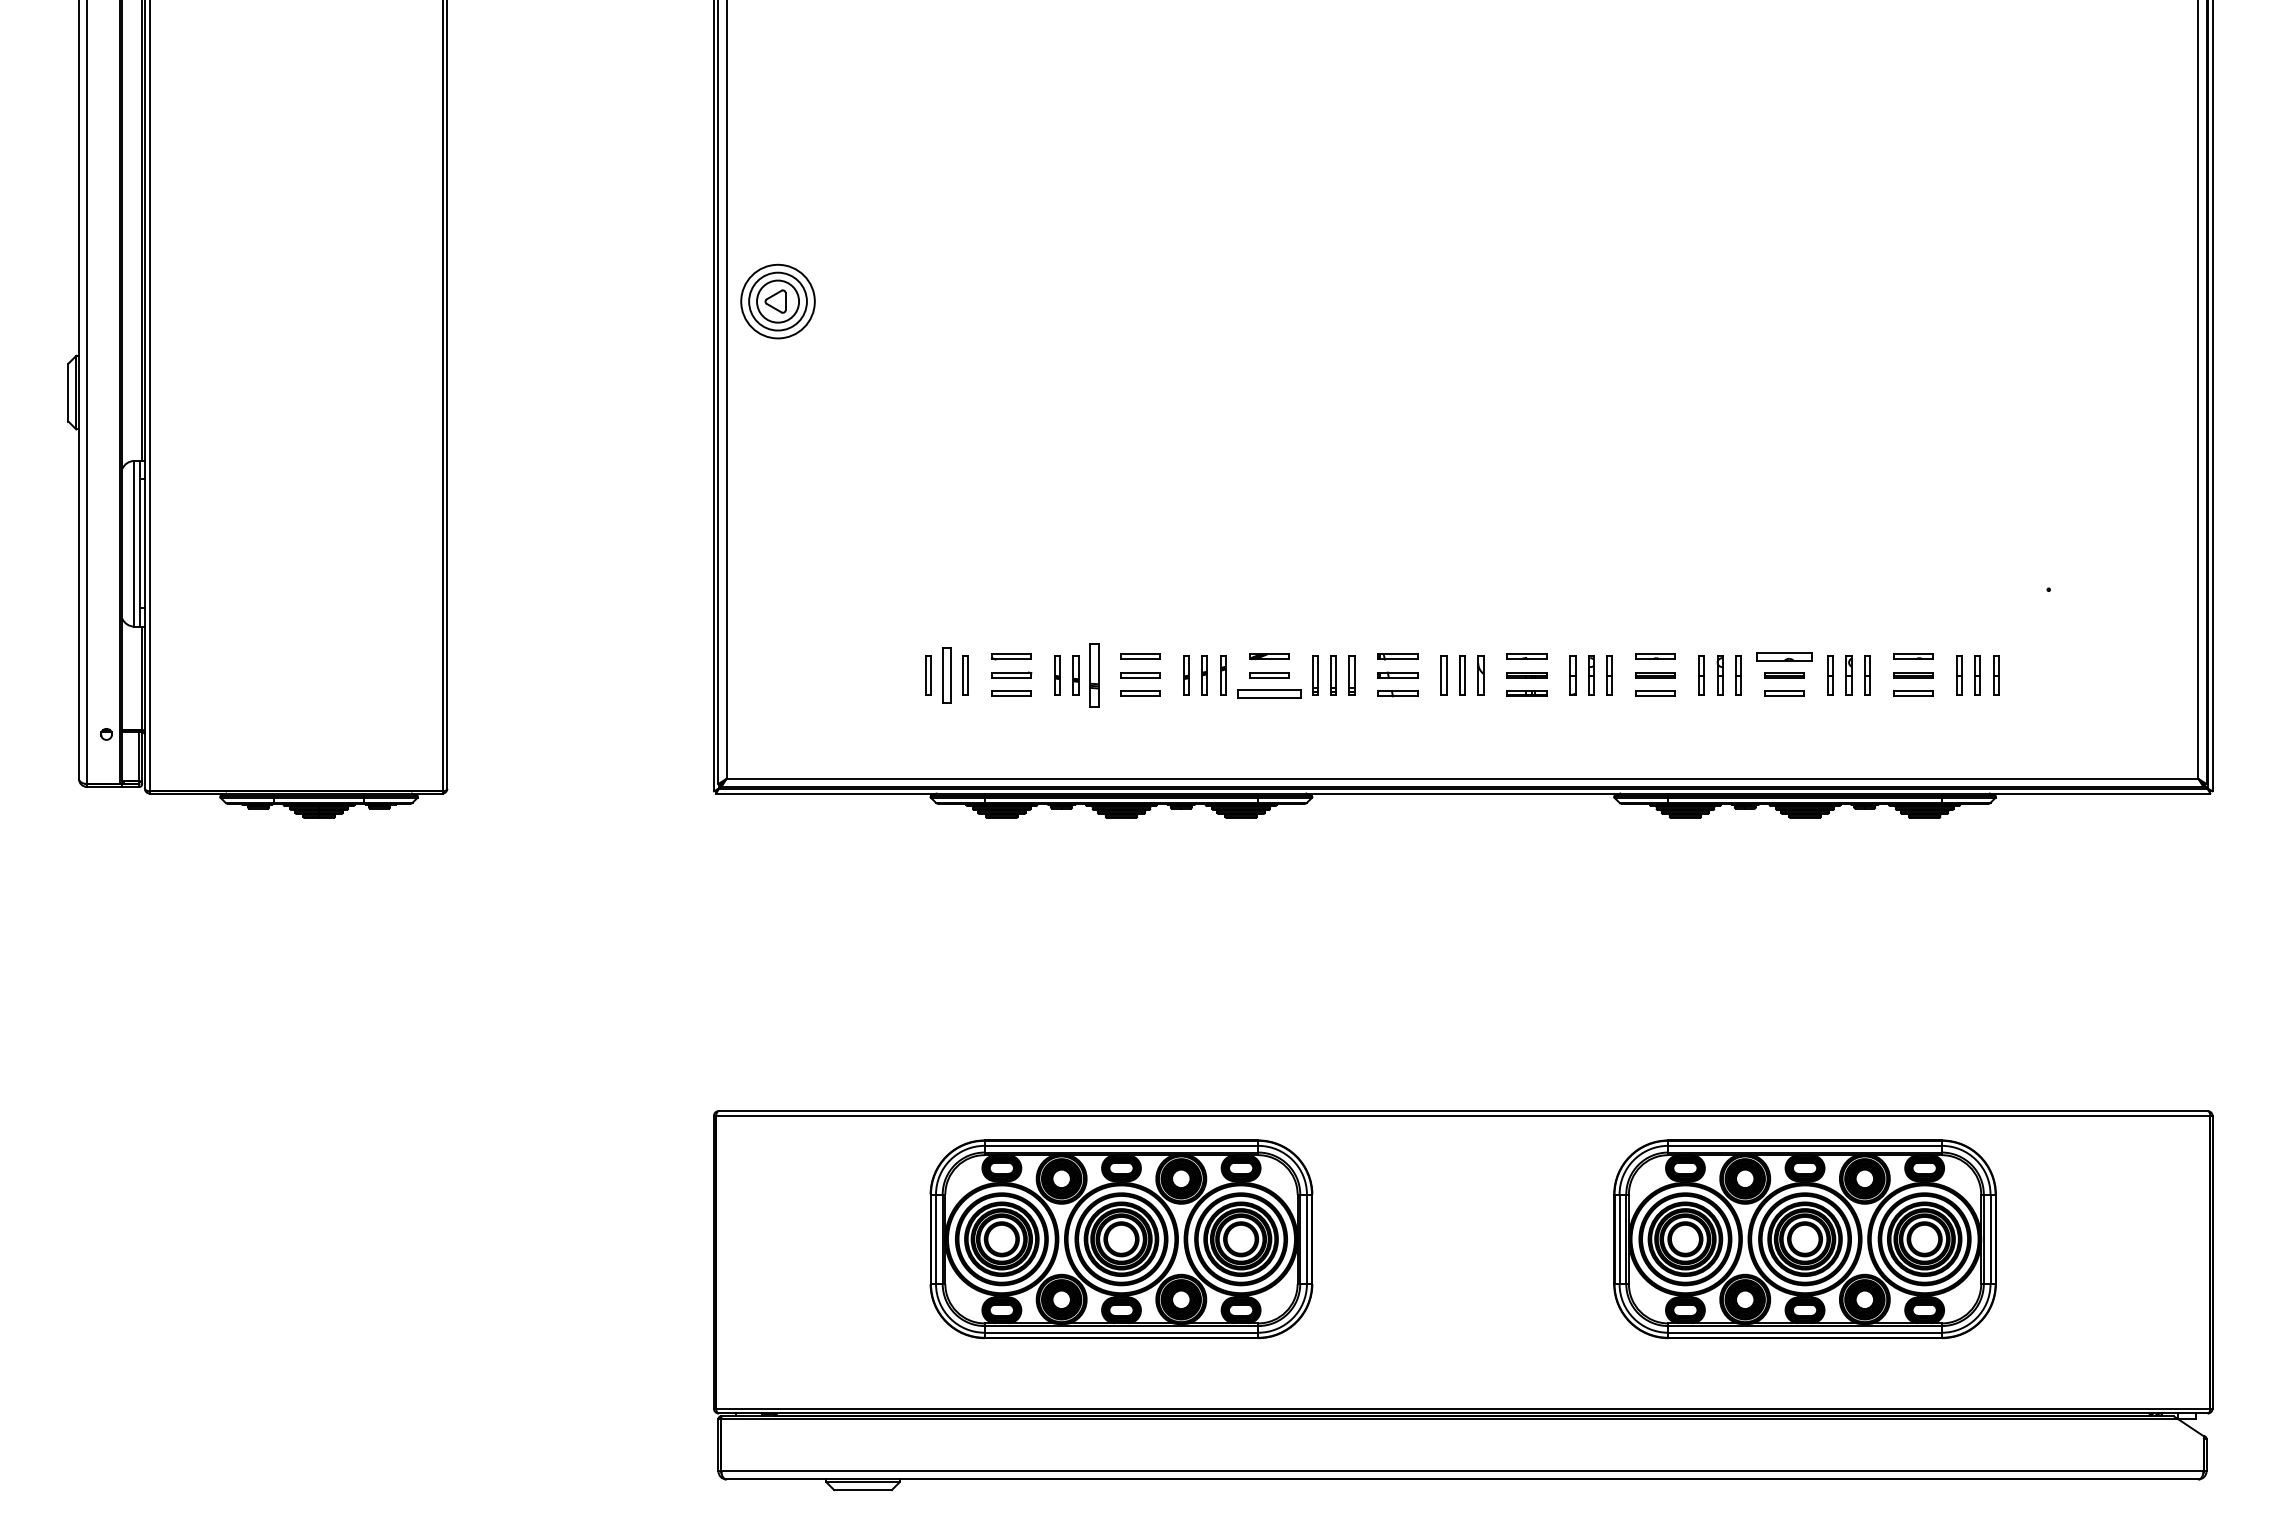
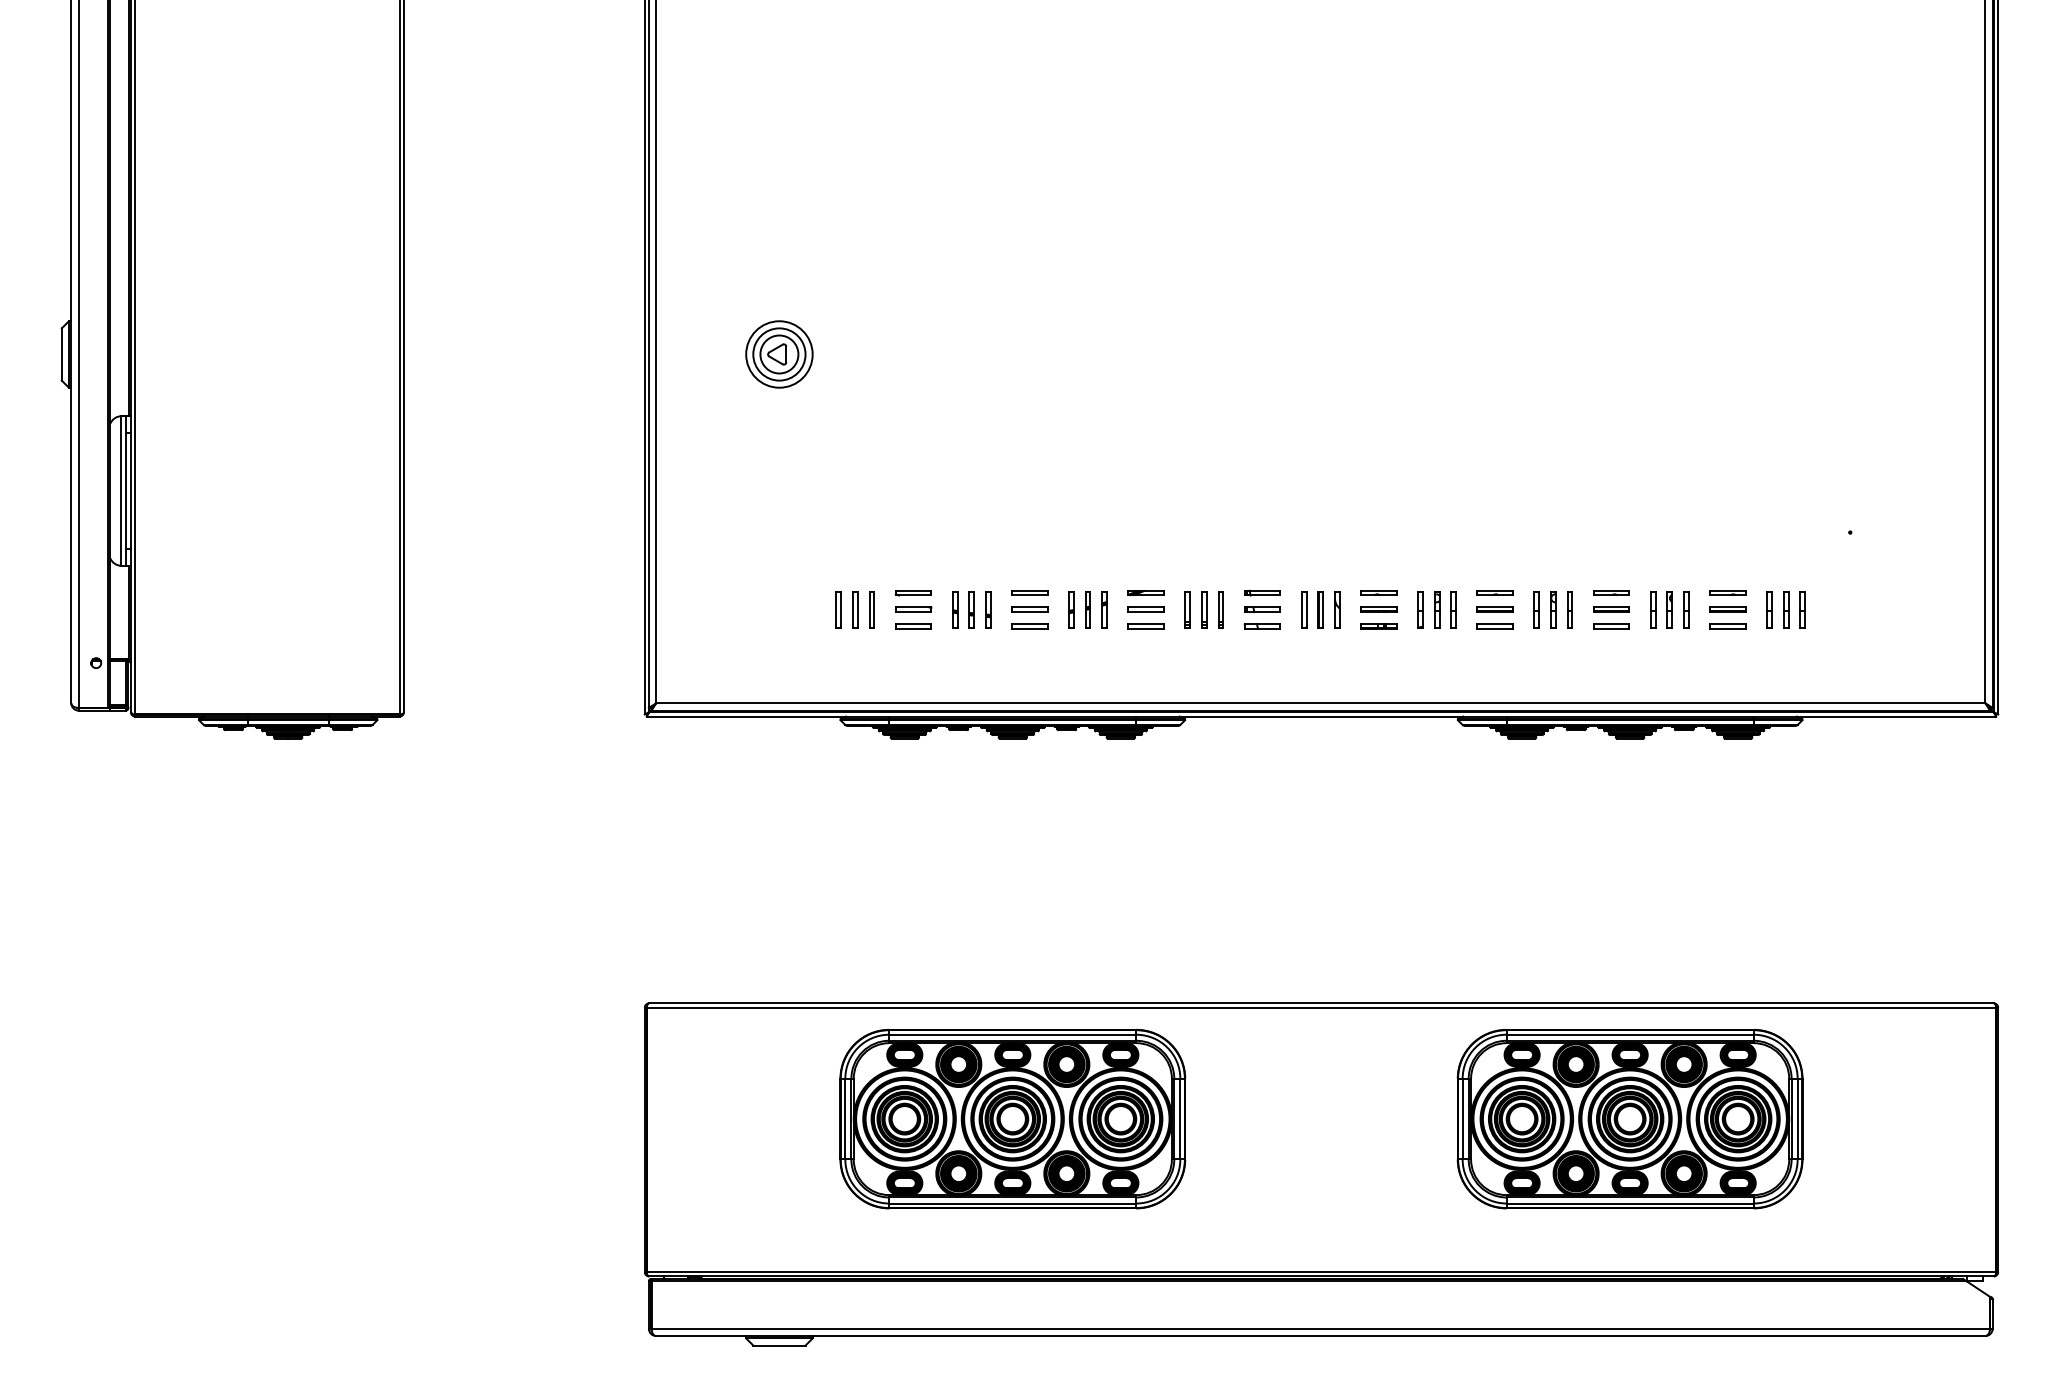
part: (777, 301) -> (778, 354), moved
part: (1784, 656) -> (1611, 592), size x0.71
part: (947, 675) -> (855, 609), size x0.71
part: (1094, 675) -> (988, 609), size x0.62
part: (1269, 693) -> (1146, 626), size x0.62

